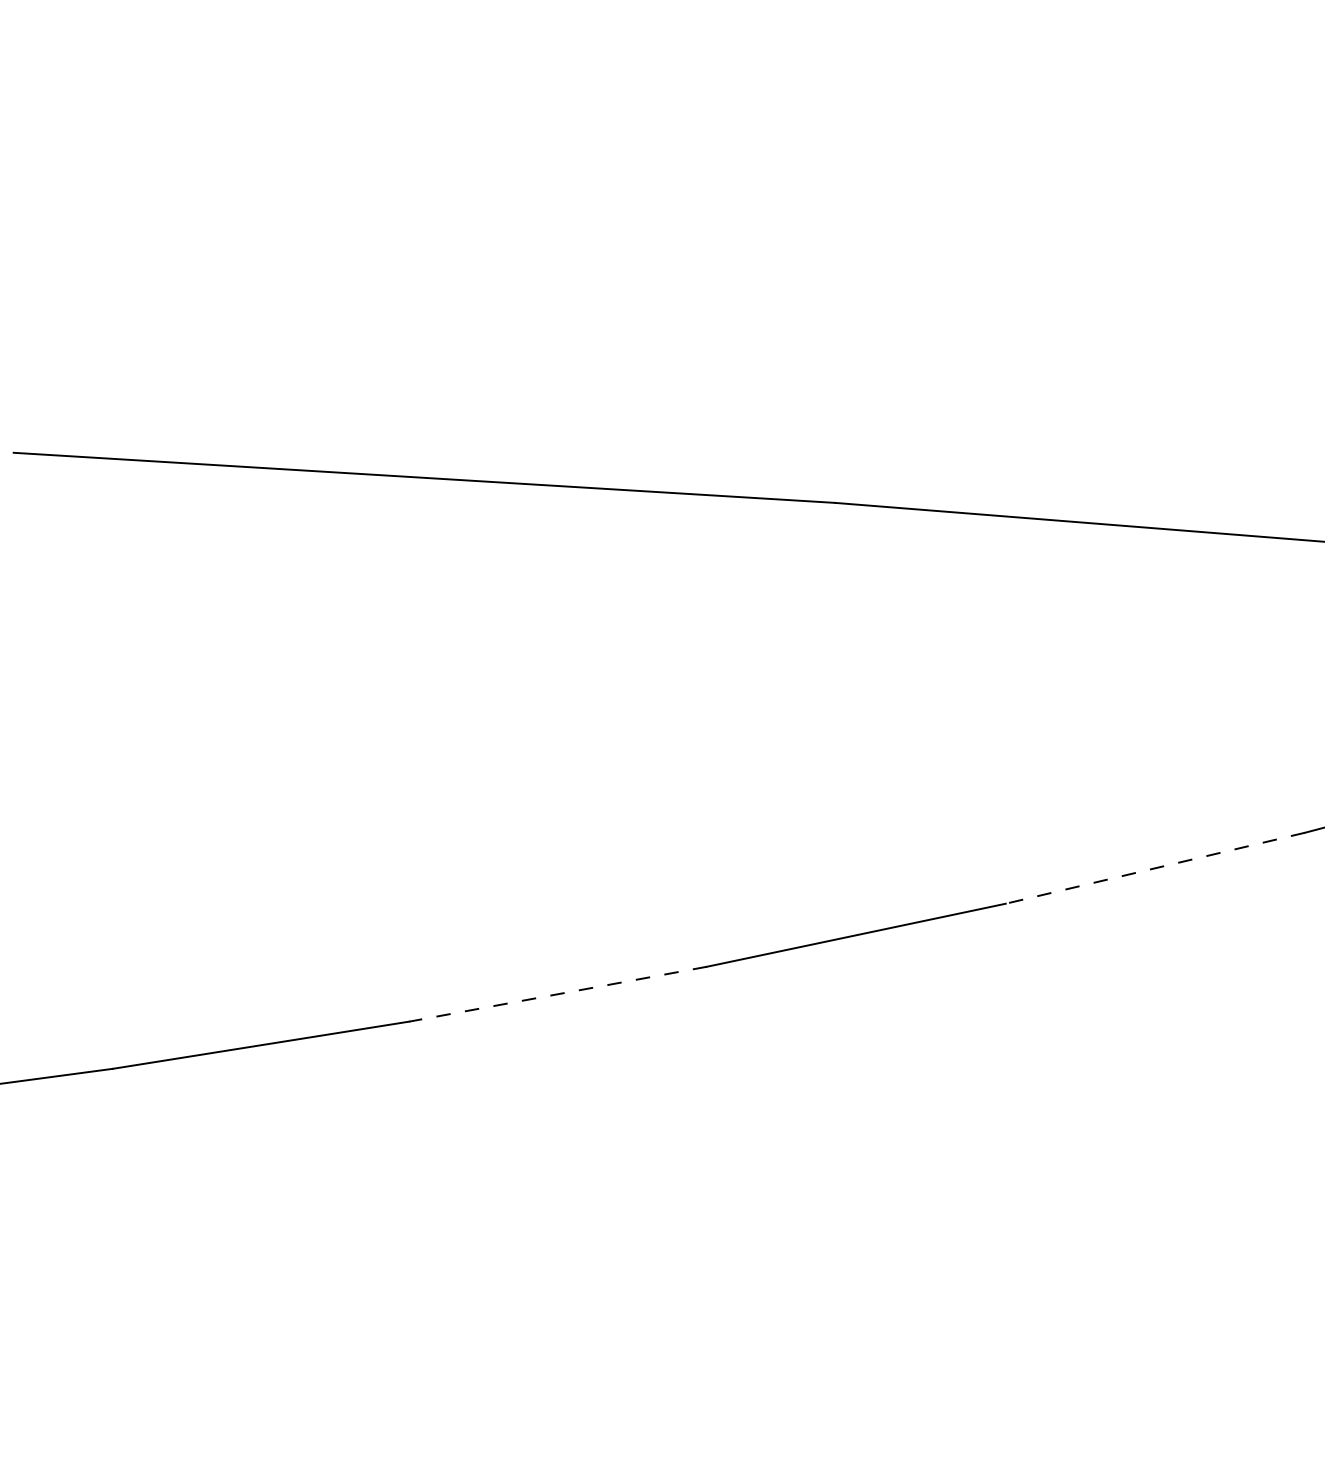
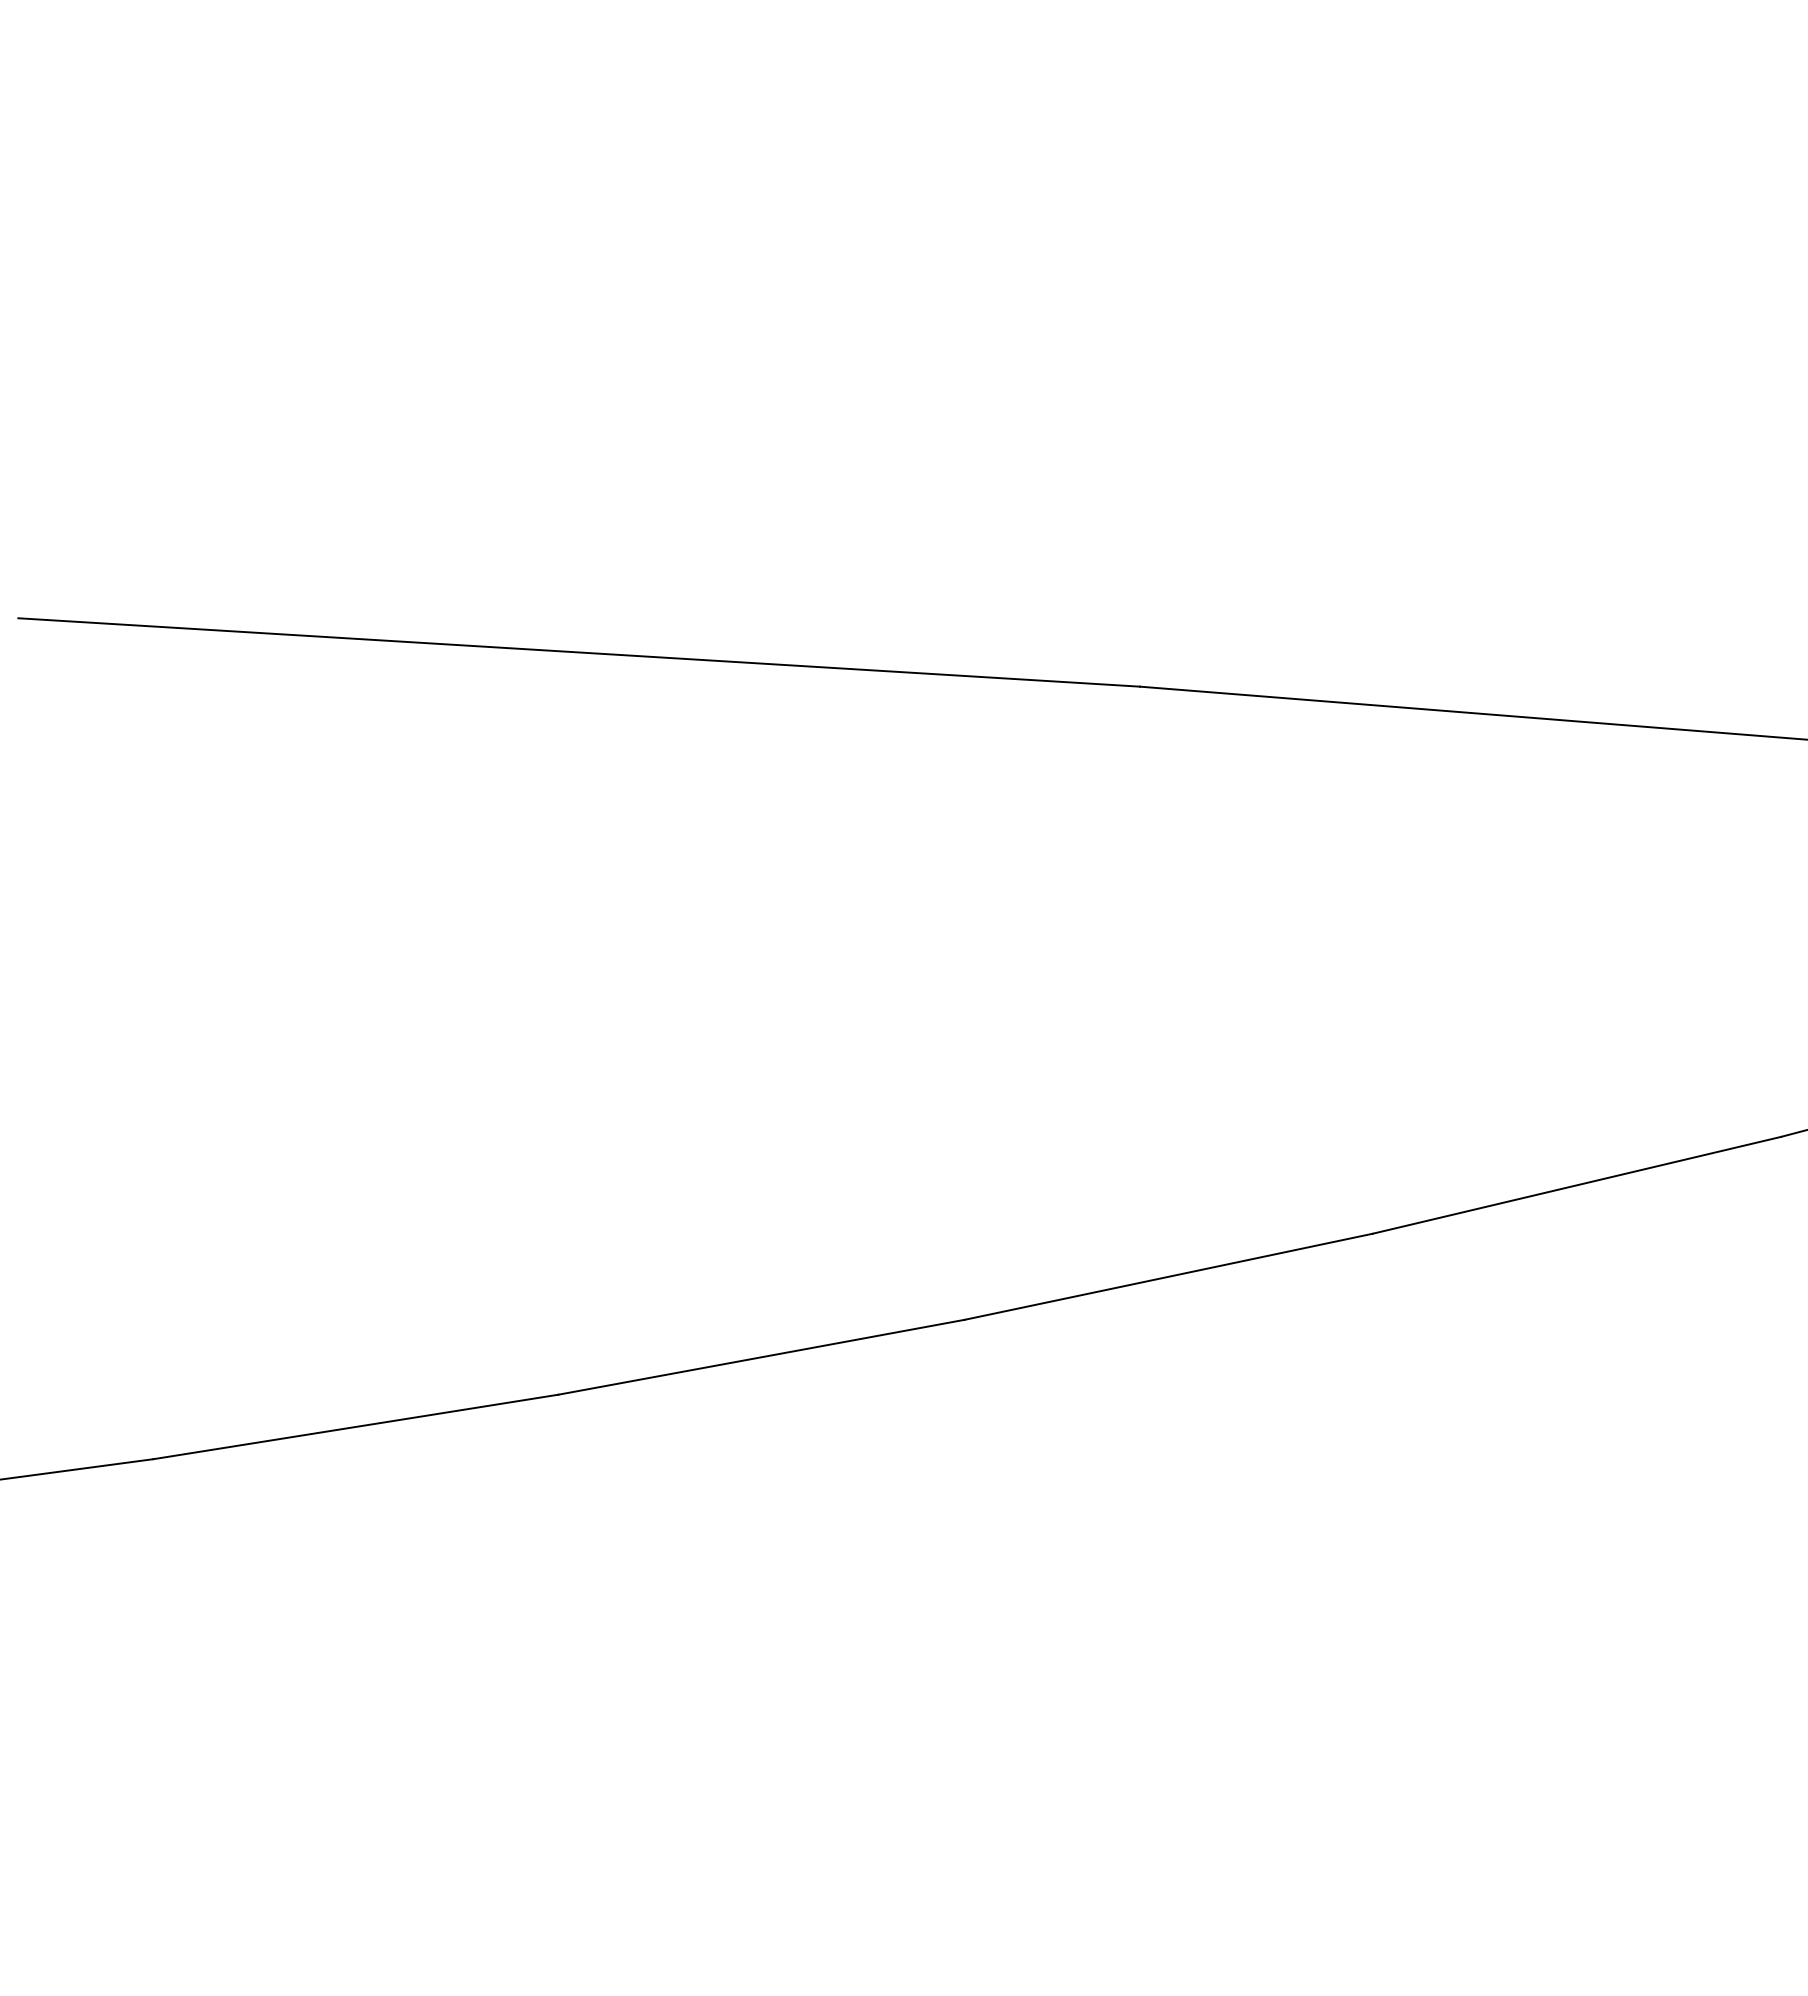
line: (1155, 868) -> (1576, 1185), dashed -> solid
line: (558, 994) -> (761, 1357), dashed -> solid

